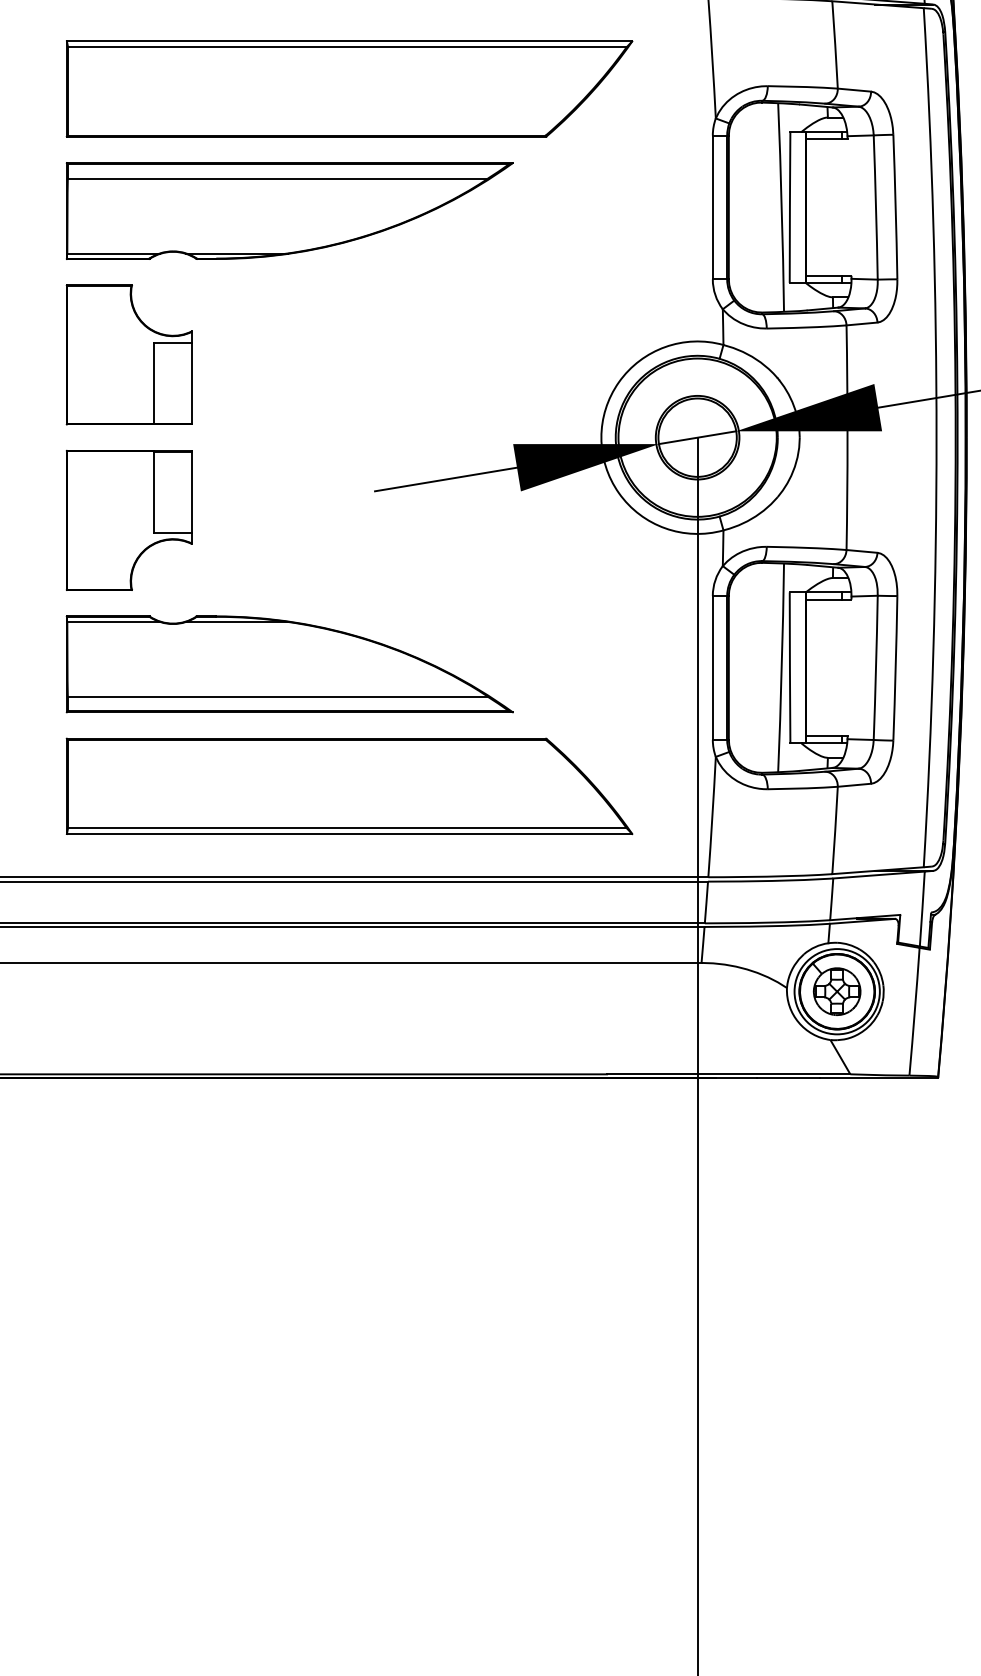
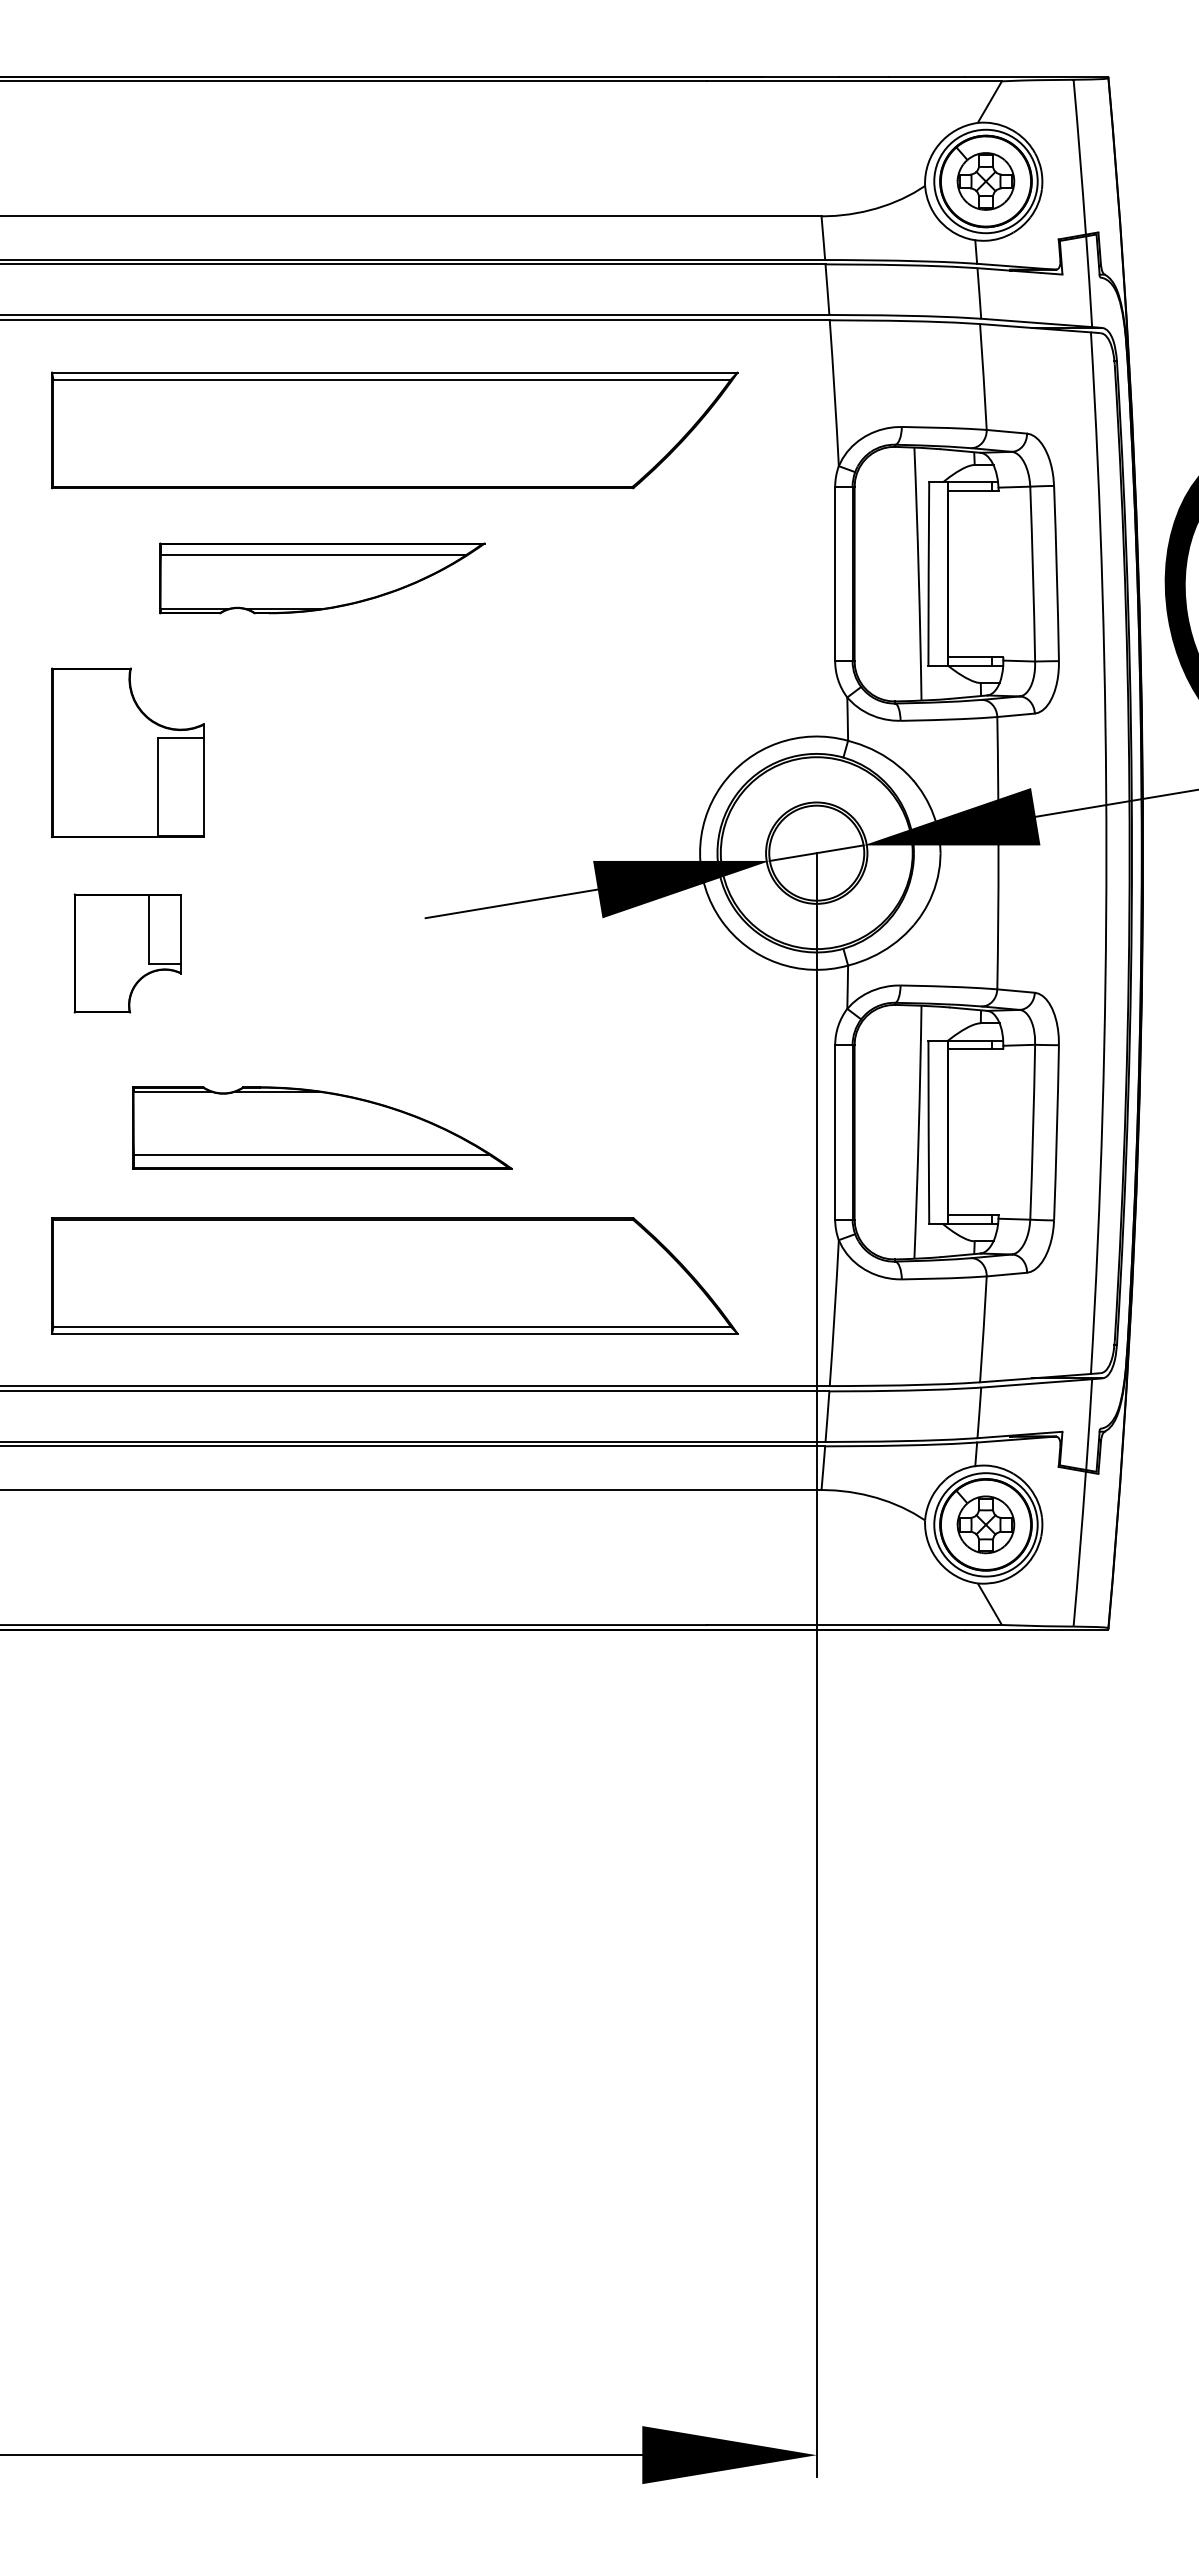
part: (289, 211) -> (322, 578), size x0.6
part: (129, 520) -> (127, 953), size x0.7
part: (289, 663) -> (322, 1127), size x0.7

